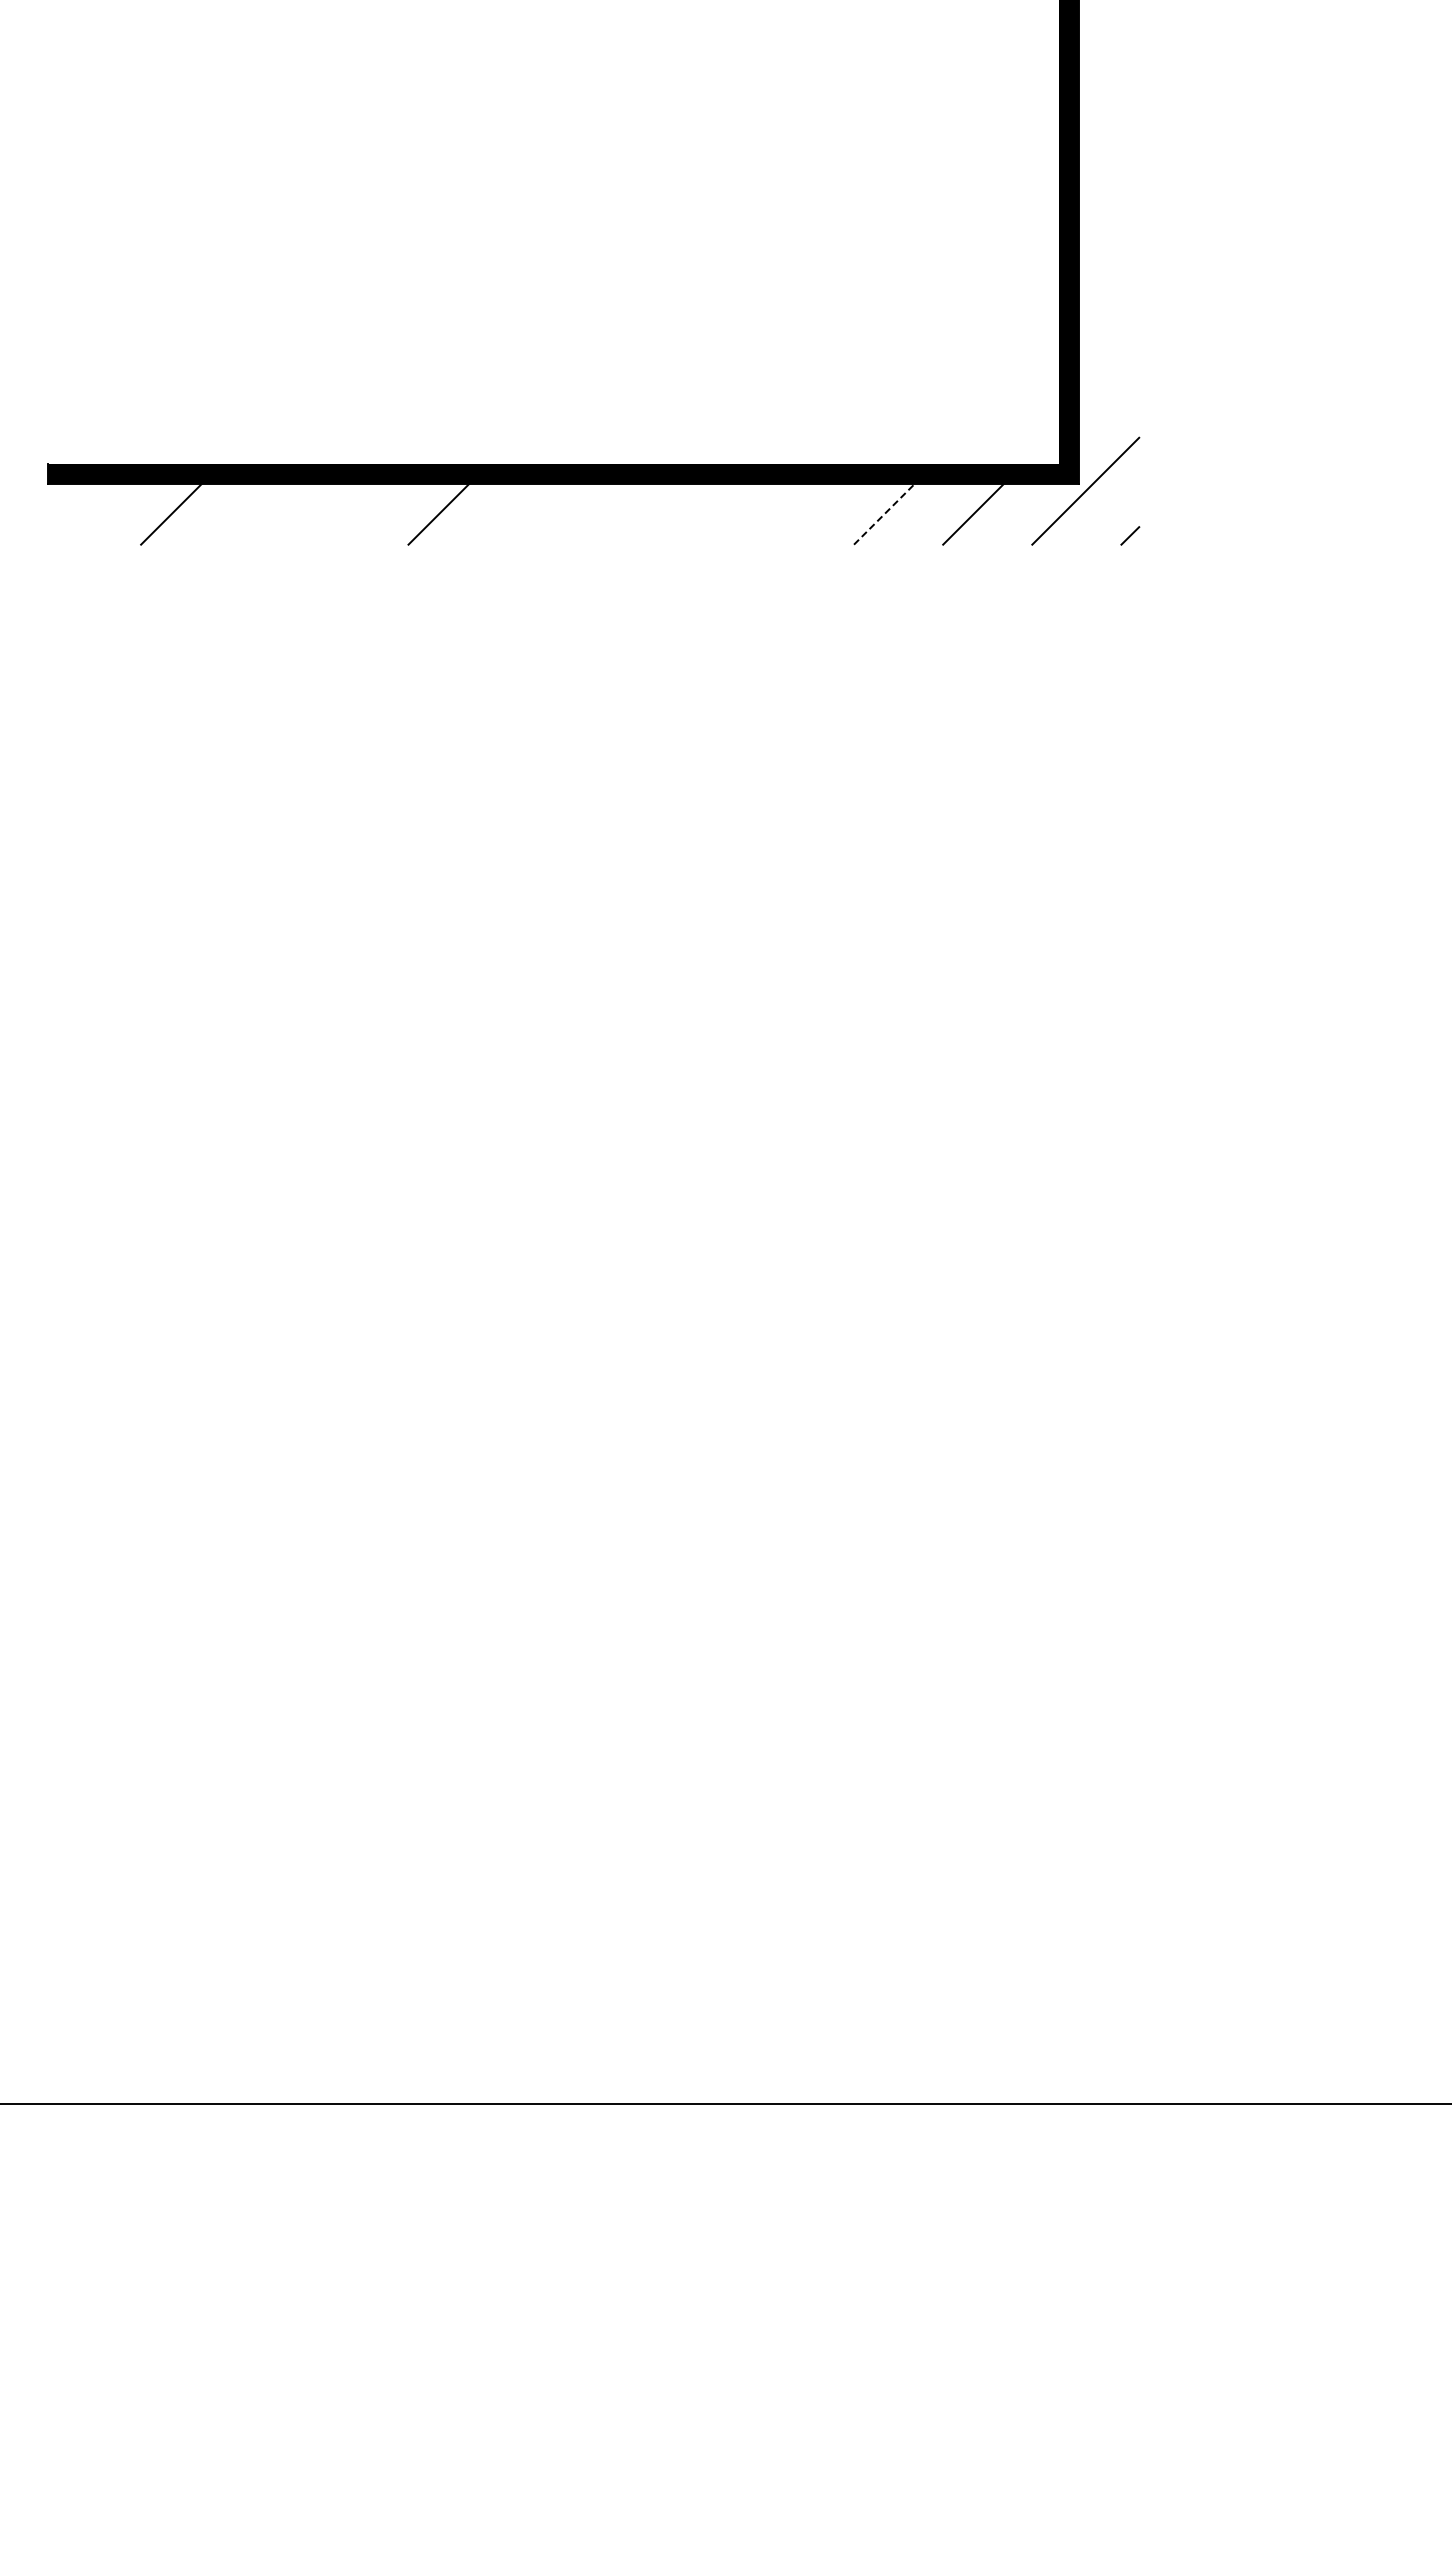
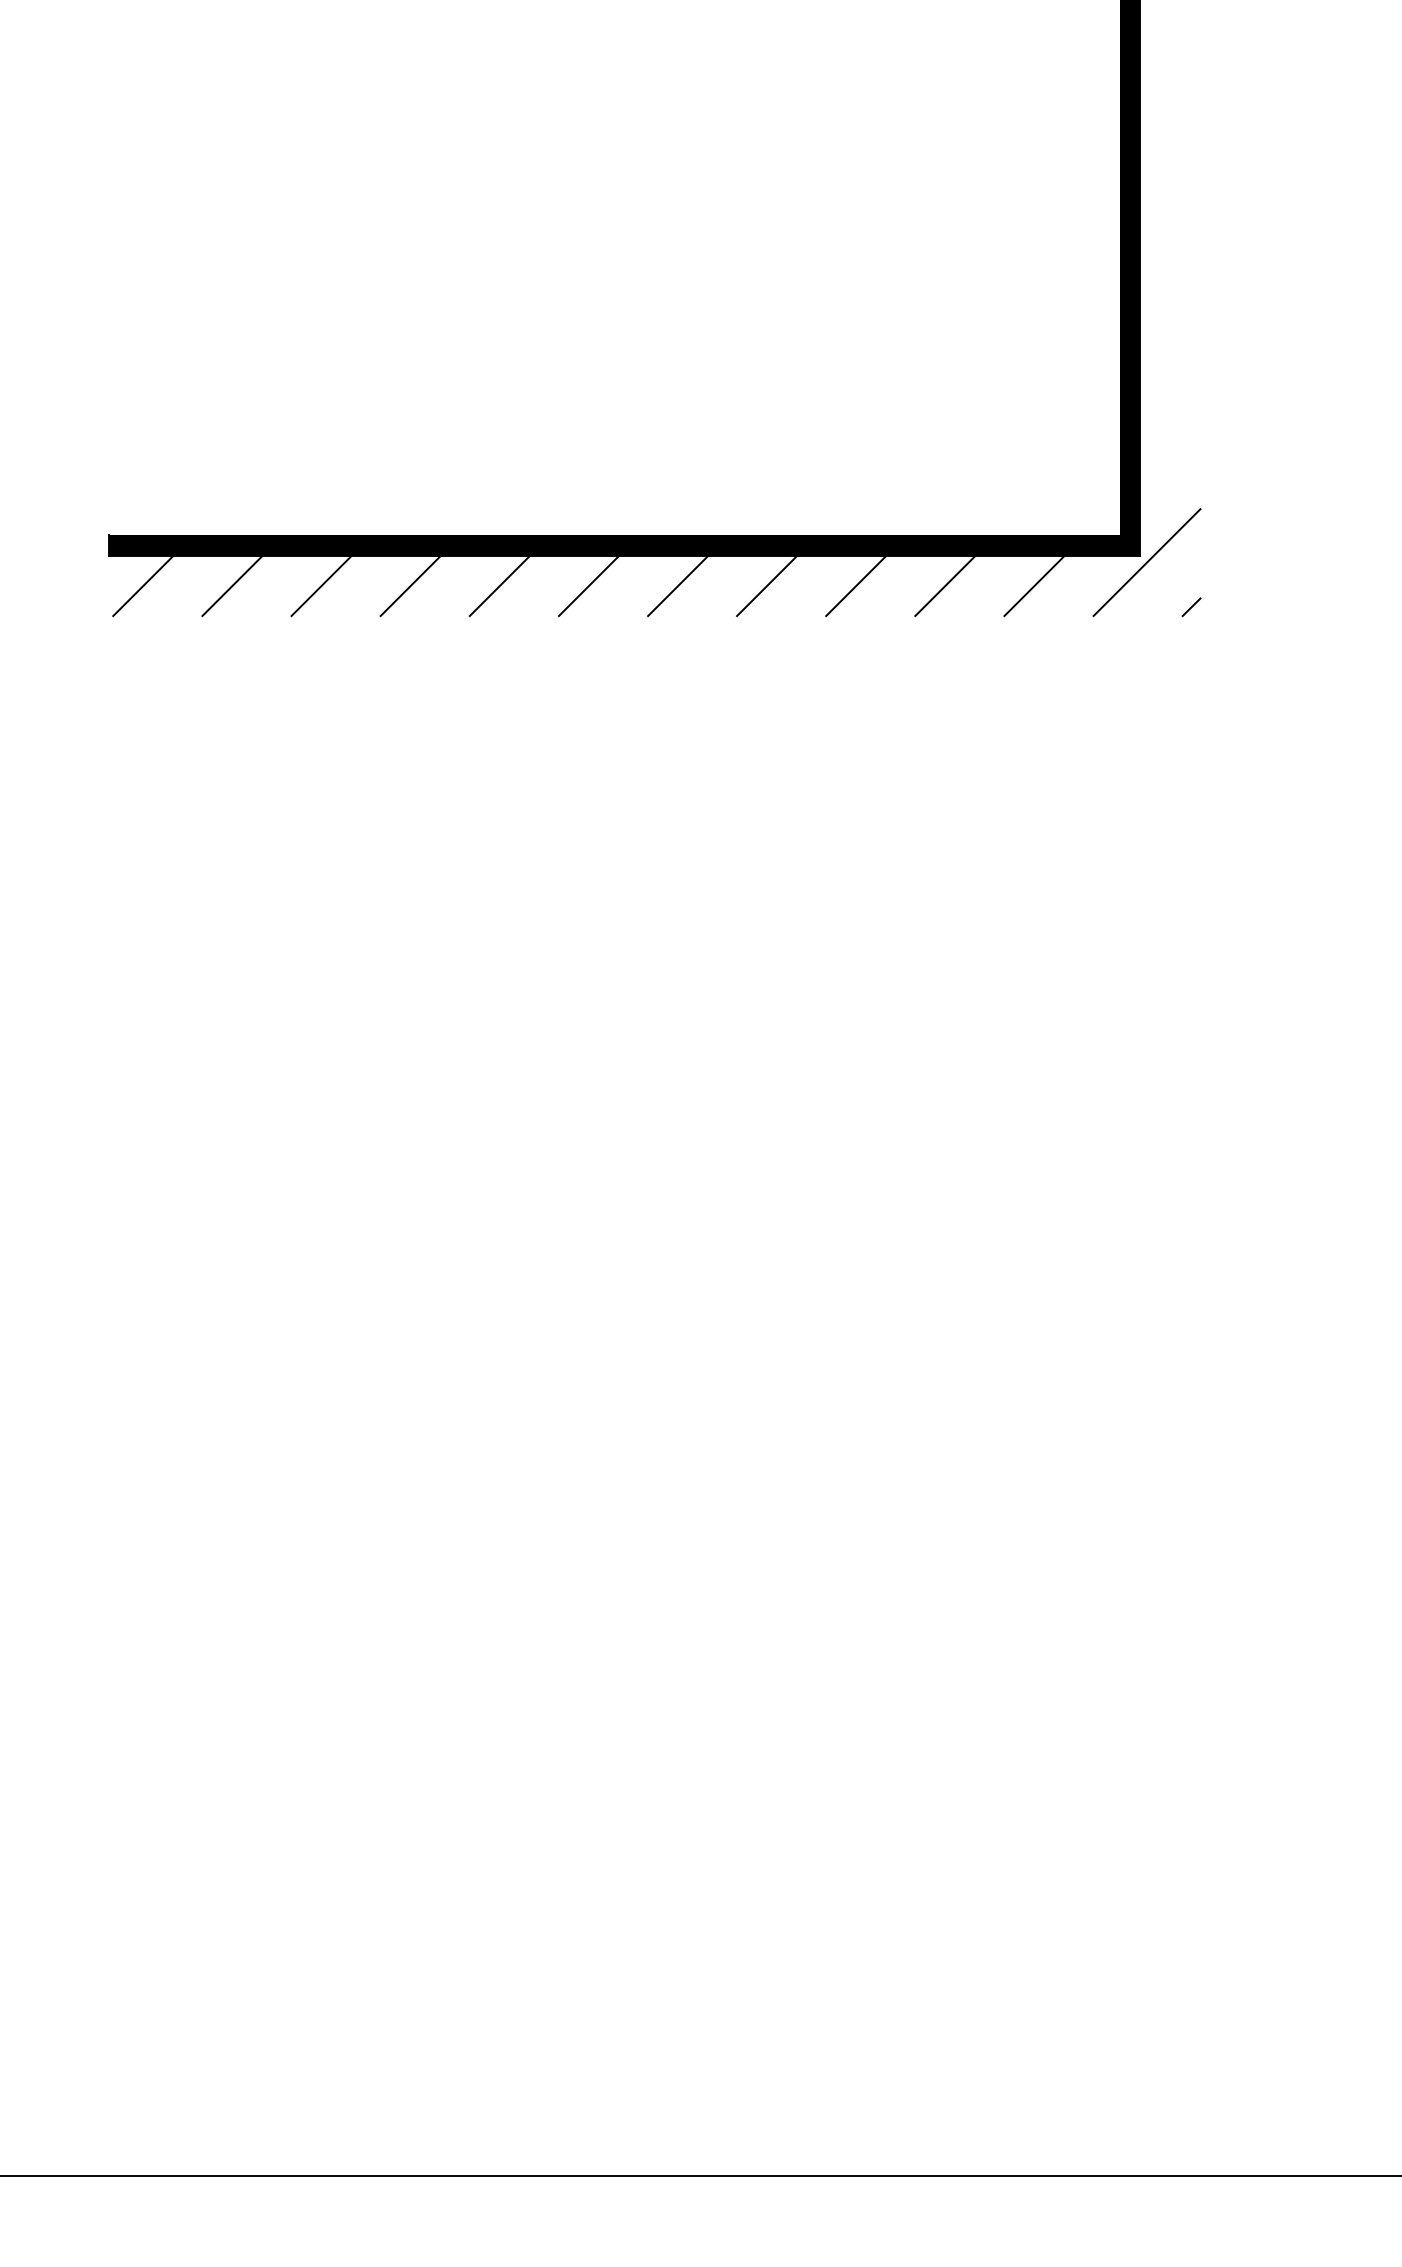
line: (81, 514) -> (142, 585), added
line: (260, 514) -> (321, 585), added
line: (349, 514) -> (410, 585), added
line: (527, 514) -> (588, 585), added
line: (616, 514) -> (677, 585), added
line: (705, 514) -> (766, 585), added
line: (794, 514) -> (855, 585), added
line: (884, 514) -> (945, 585), dashed -> solid

